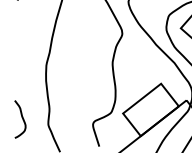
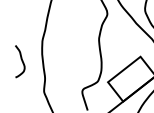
curve: (22, 119) -> (22, 61), moved

